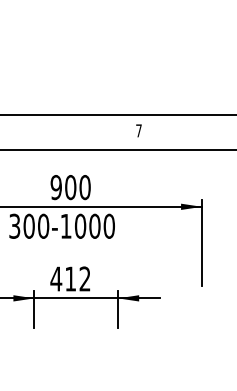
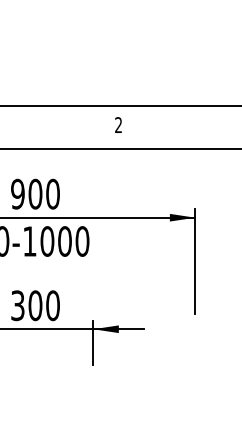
text: (138, 130) -> (118, 124), 7 -> 2
text: (70, 278) -> (35, 305), 412 -> 300

